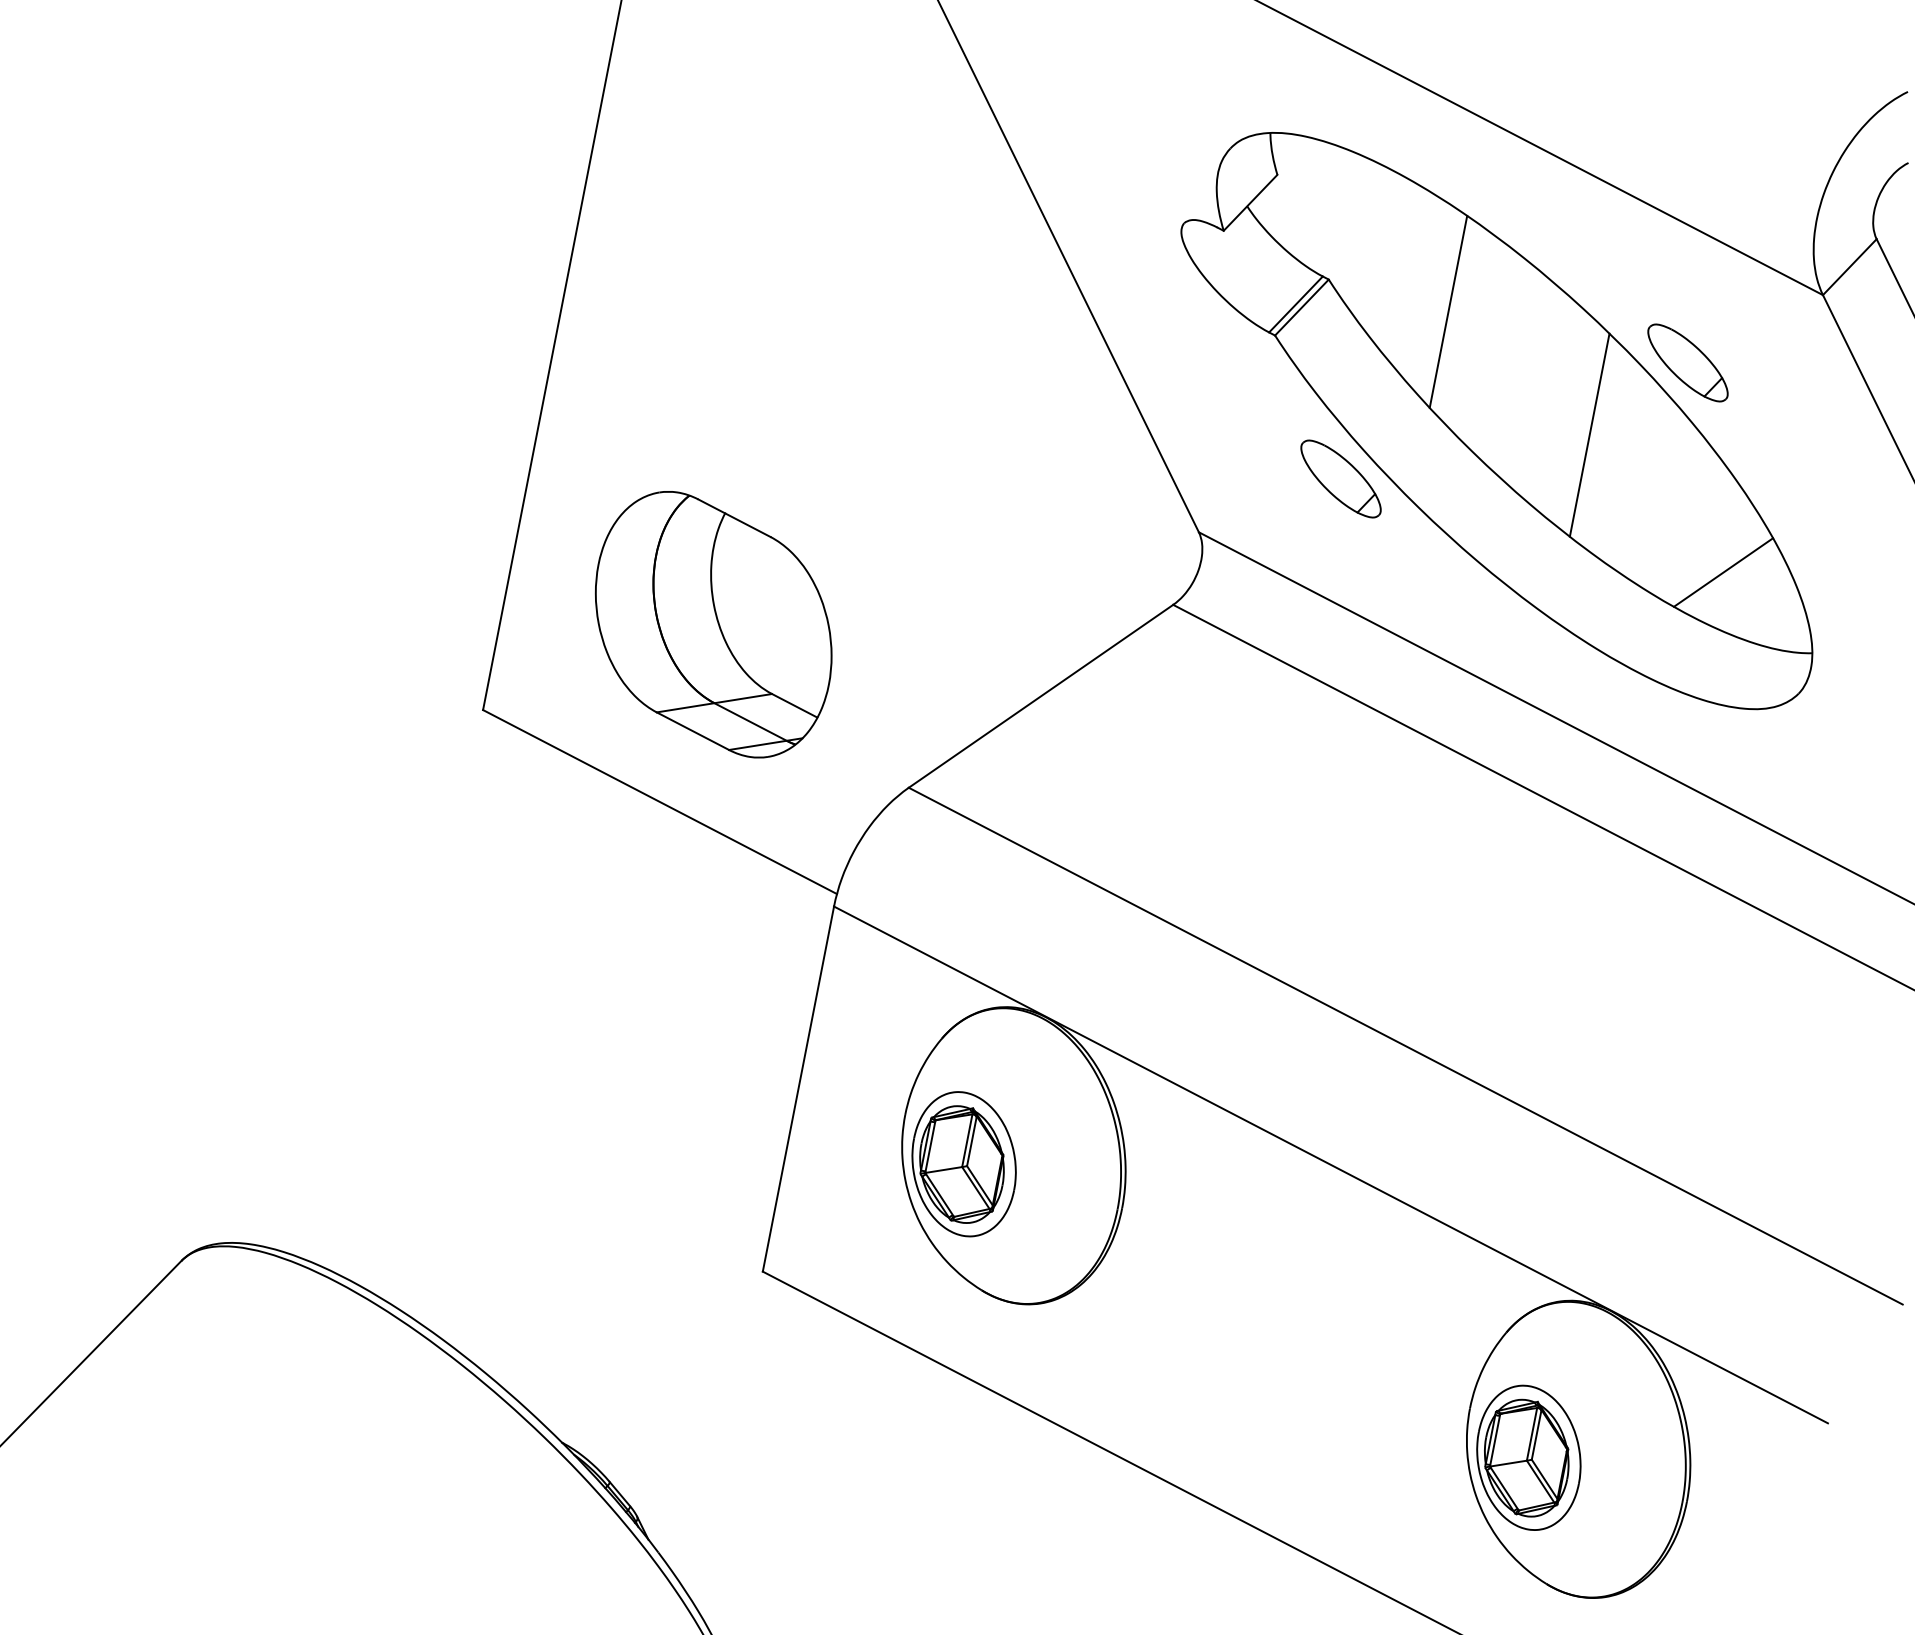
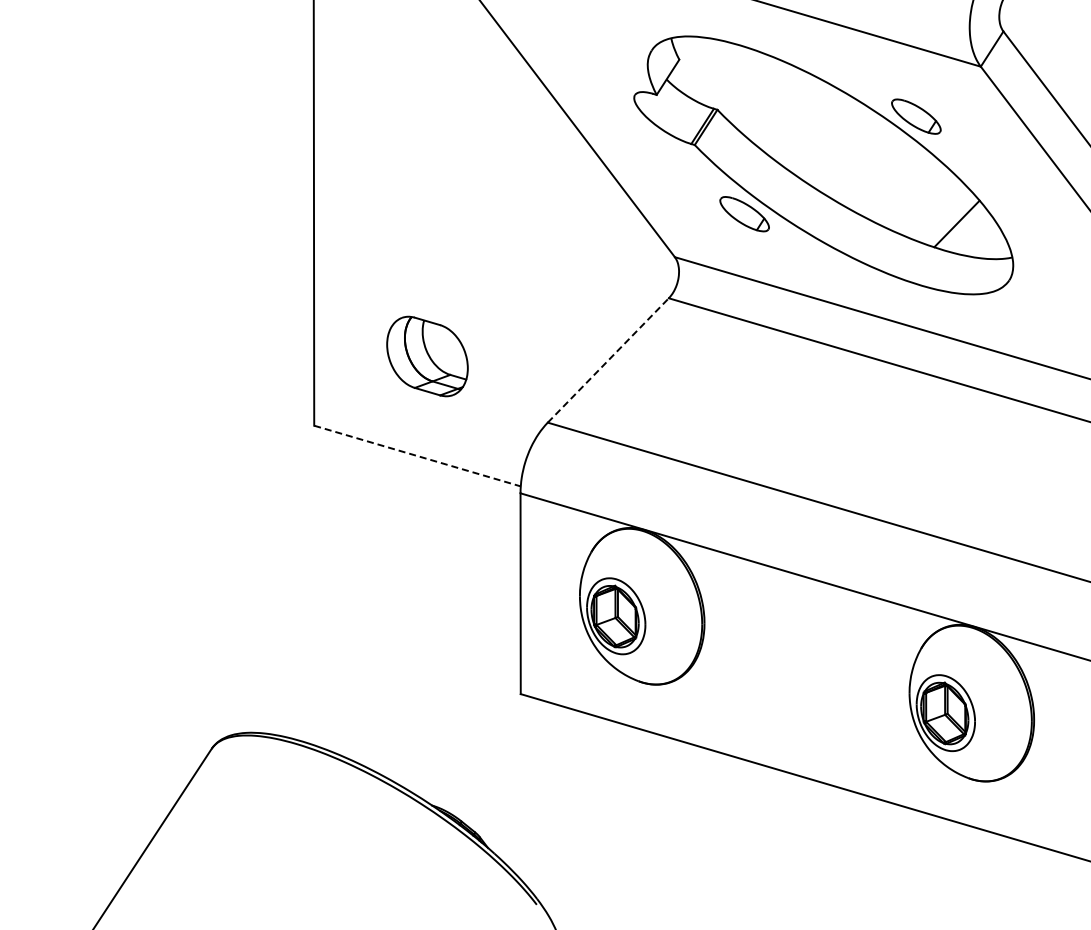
line: (1449, 311) -> (784, 114), removed
line: (1589, 433) -> (871, 164), removed
part: (713, 624) -> (427, 356), size x0.6
line: (1041, 696) -> (608, 360), solid -> dashed
line: (659, 802) -> (417, 456), solid -> dashed

